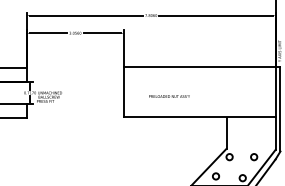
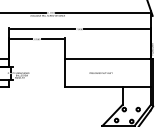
text: (168, 95) -> (100, 72), moved

